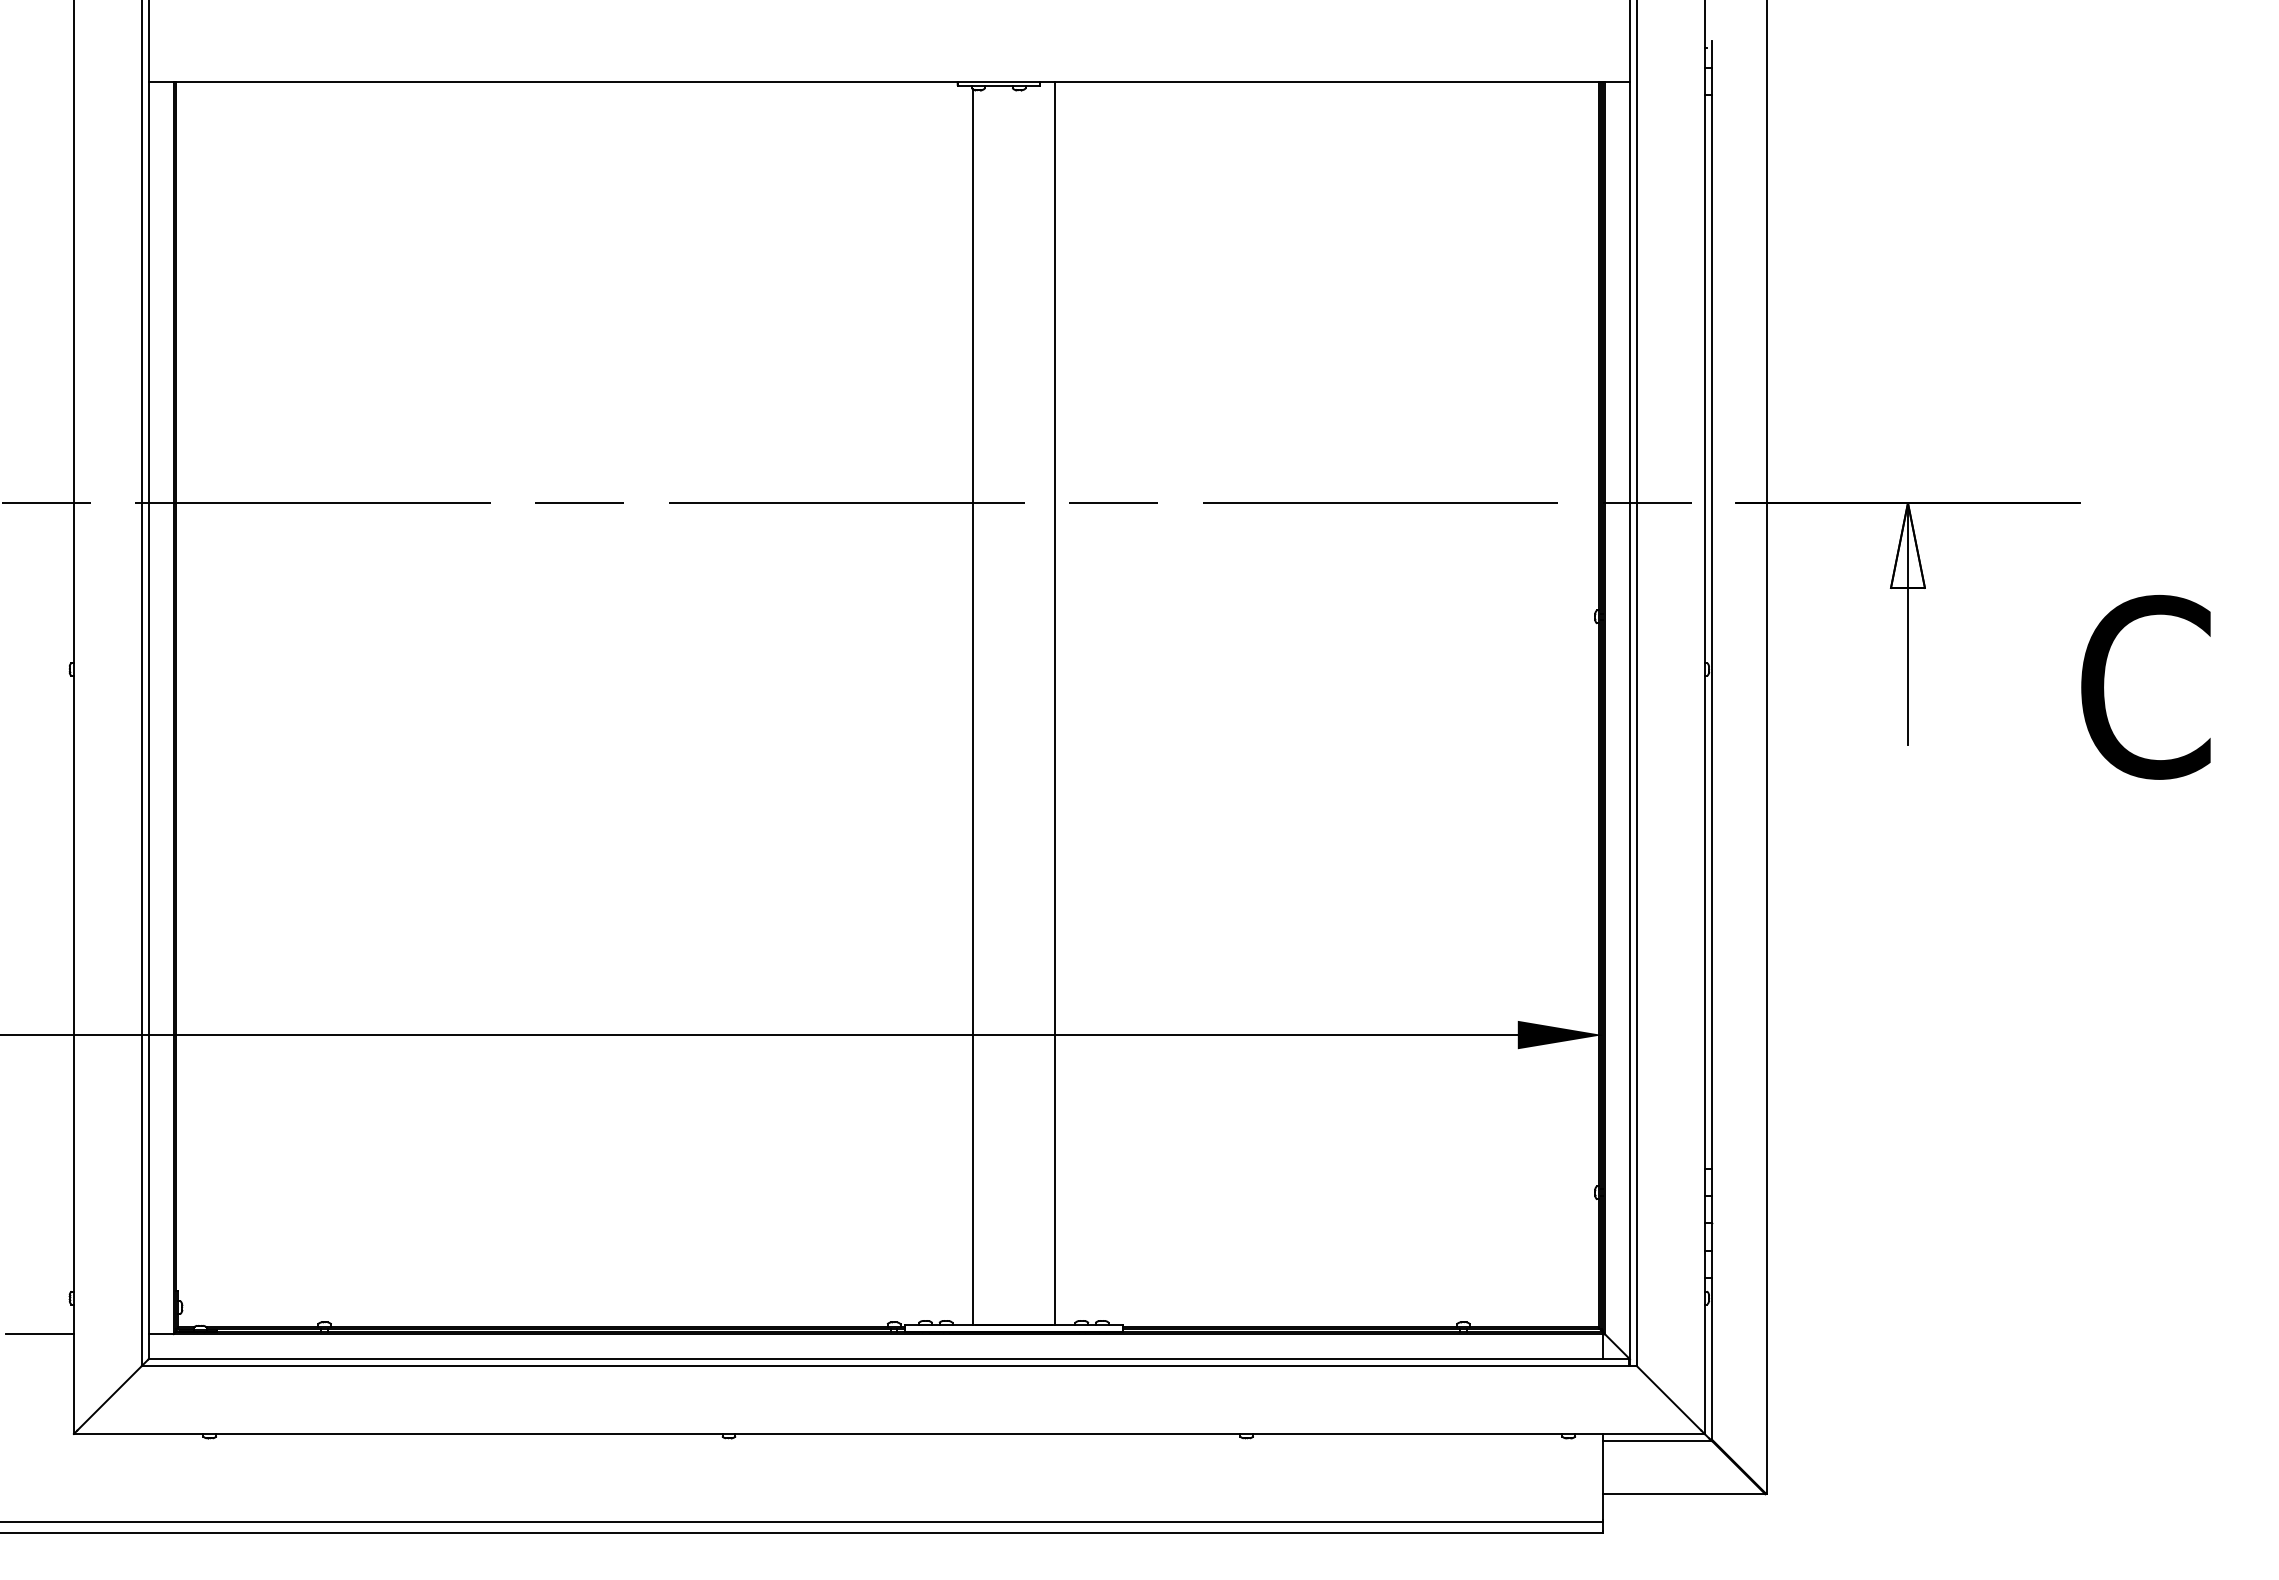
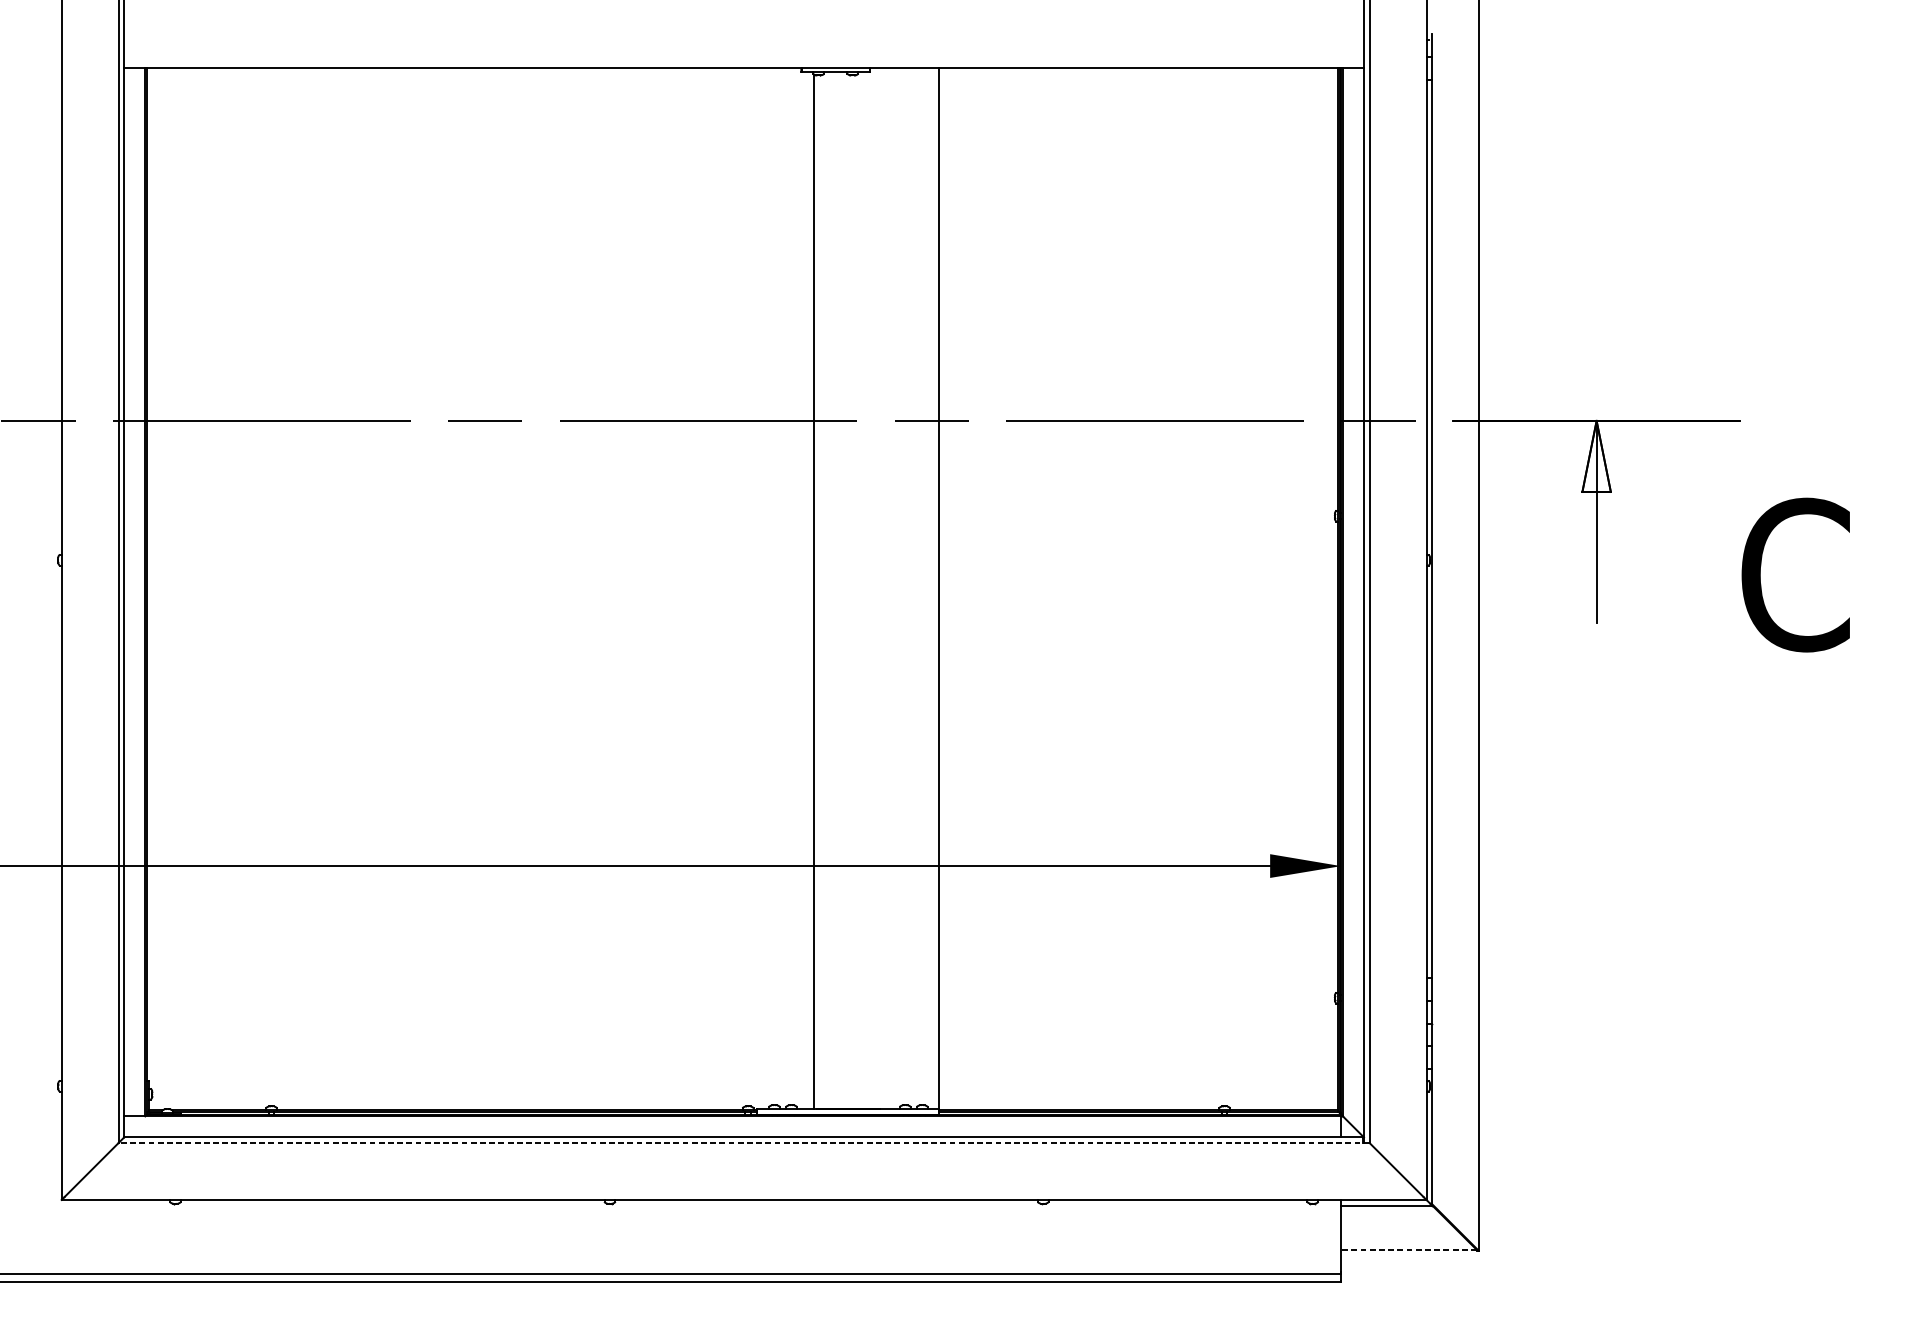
line: (1054, 703) -> (938, 588), moved
line: (39, 1334) -> (32, 1116), removed
line: (888, 1366) -> (743, 1143), solid -> dashed
line: (1683, 1494) -> (1408, 1250), solid -> dashed

